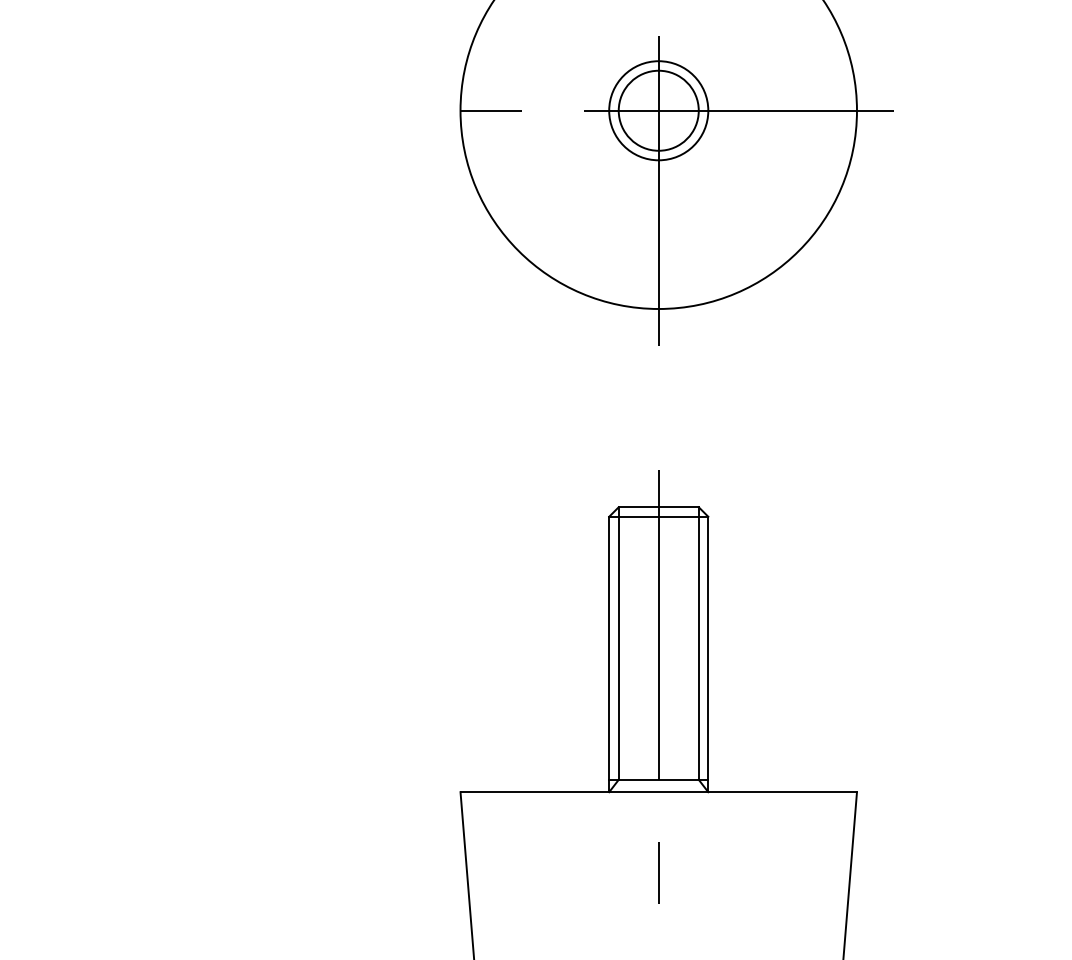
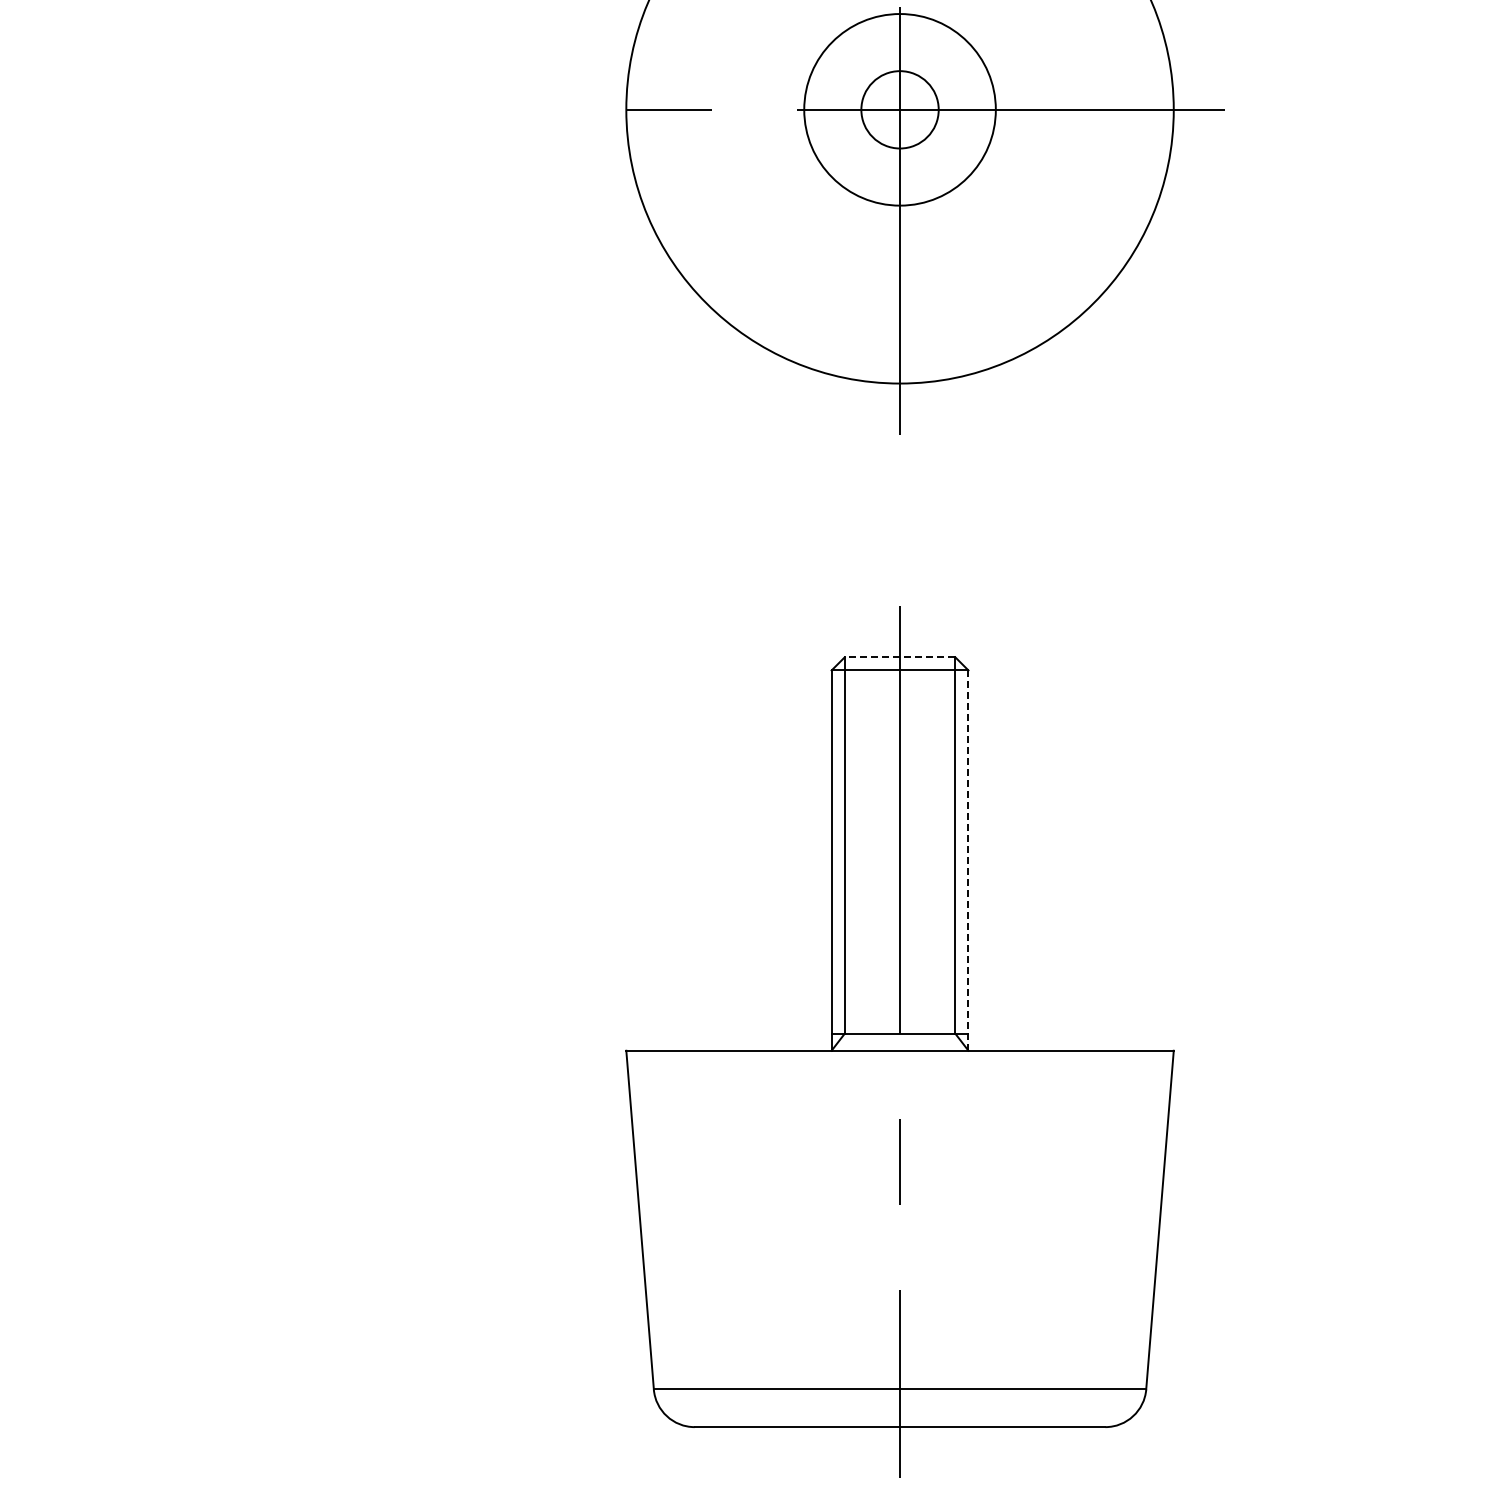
circle: (658, 110) -> (899, 109), size x0.7
circle: (658, 110) -> (899, 109), size x1.4
line: (658, 507) -> (899, 657), solid -> dashed
line: (708, 654) -> (968, 860), solid -> dashed

